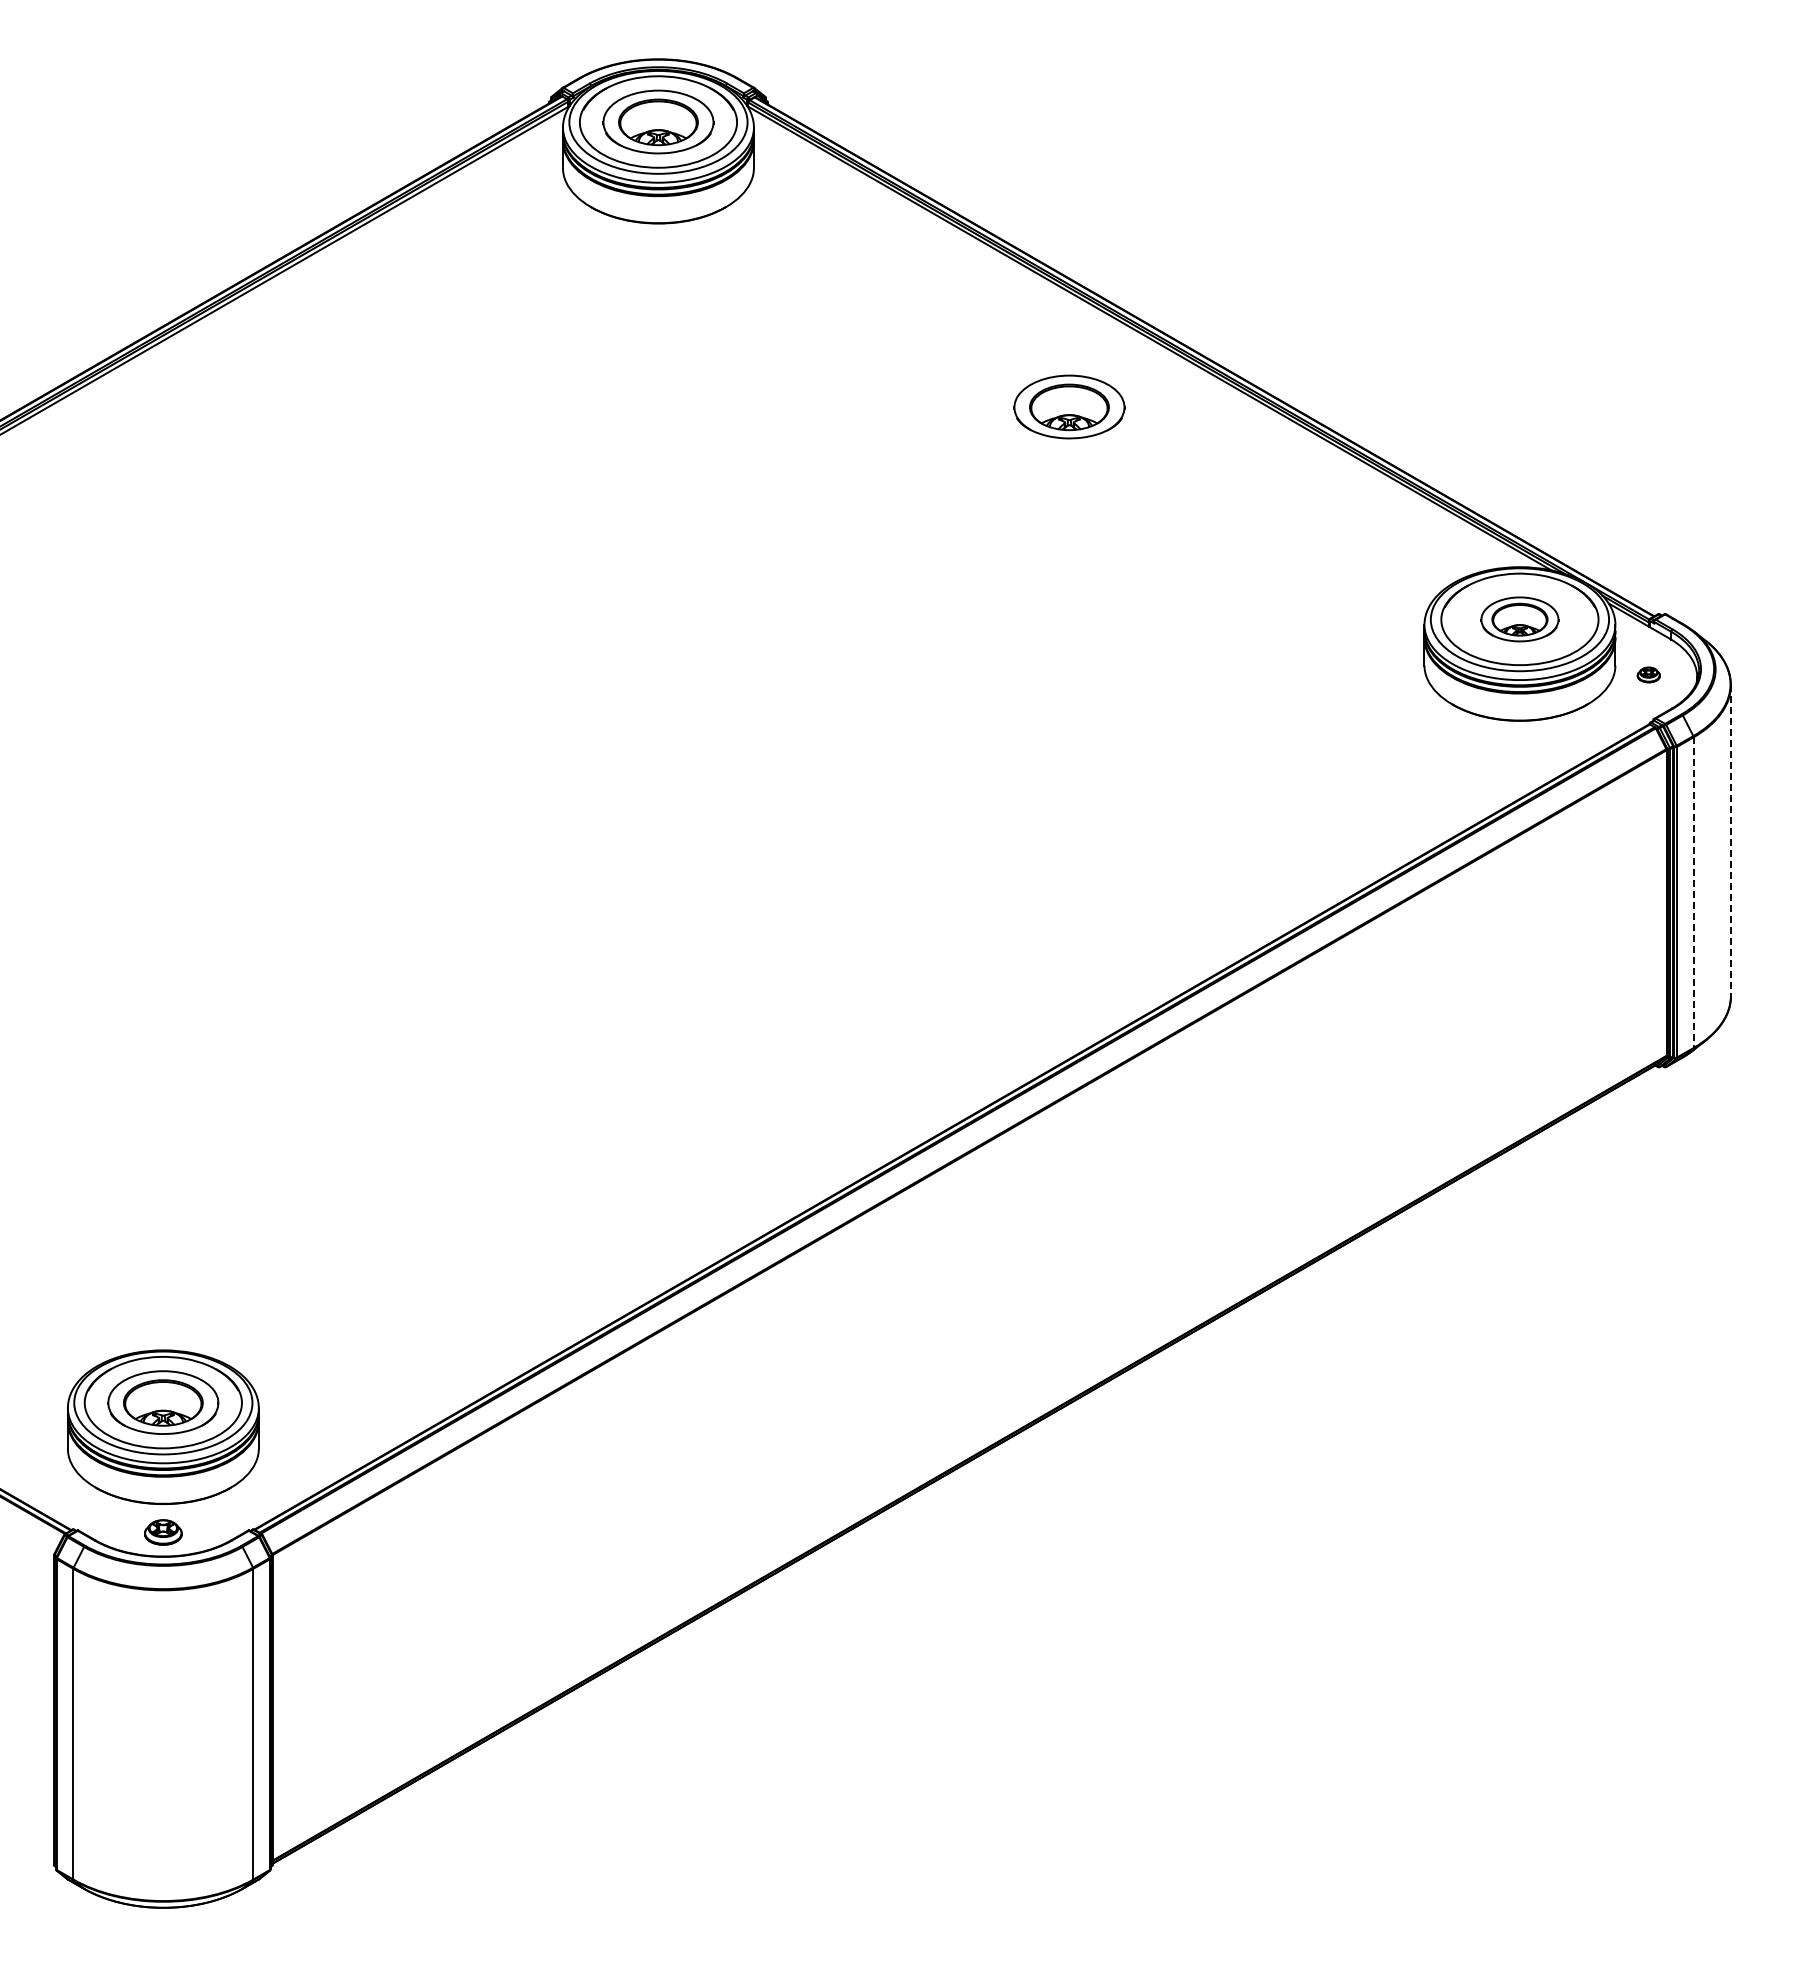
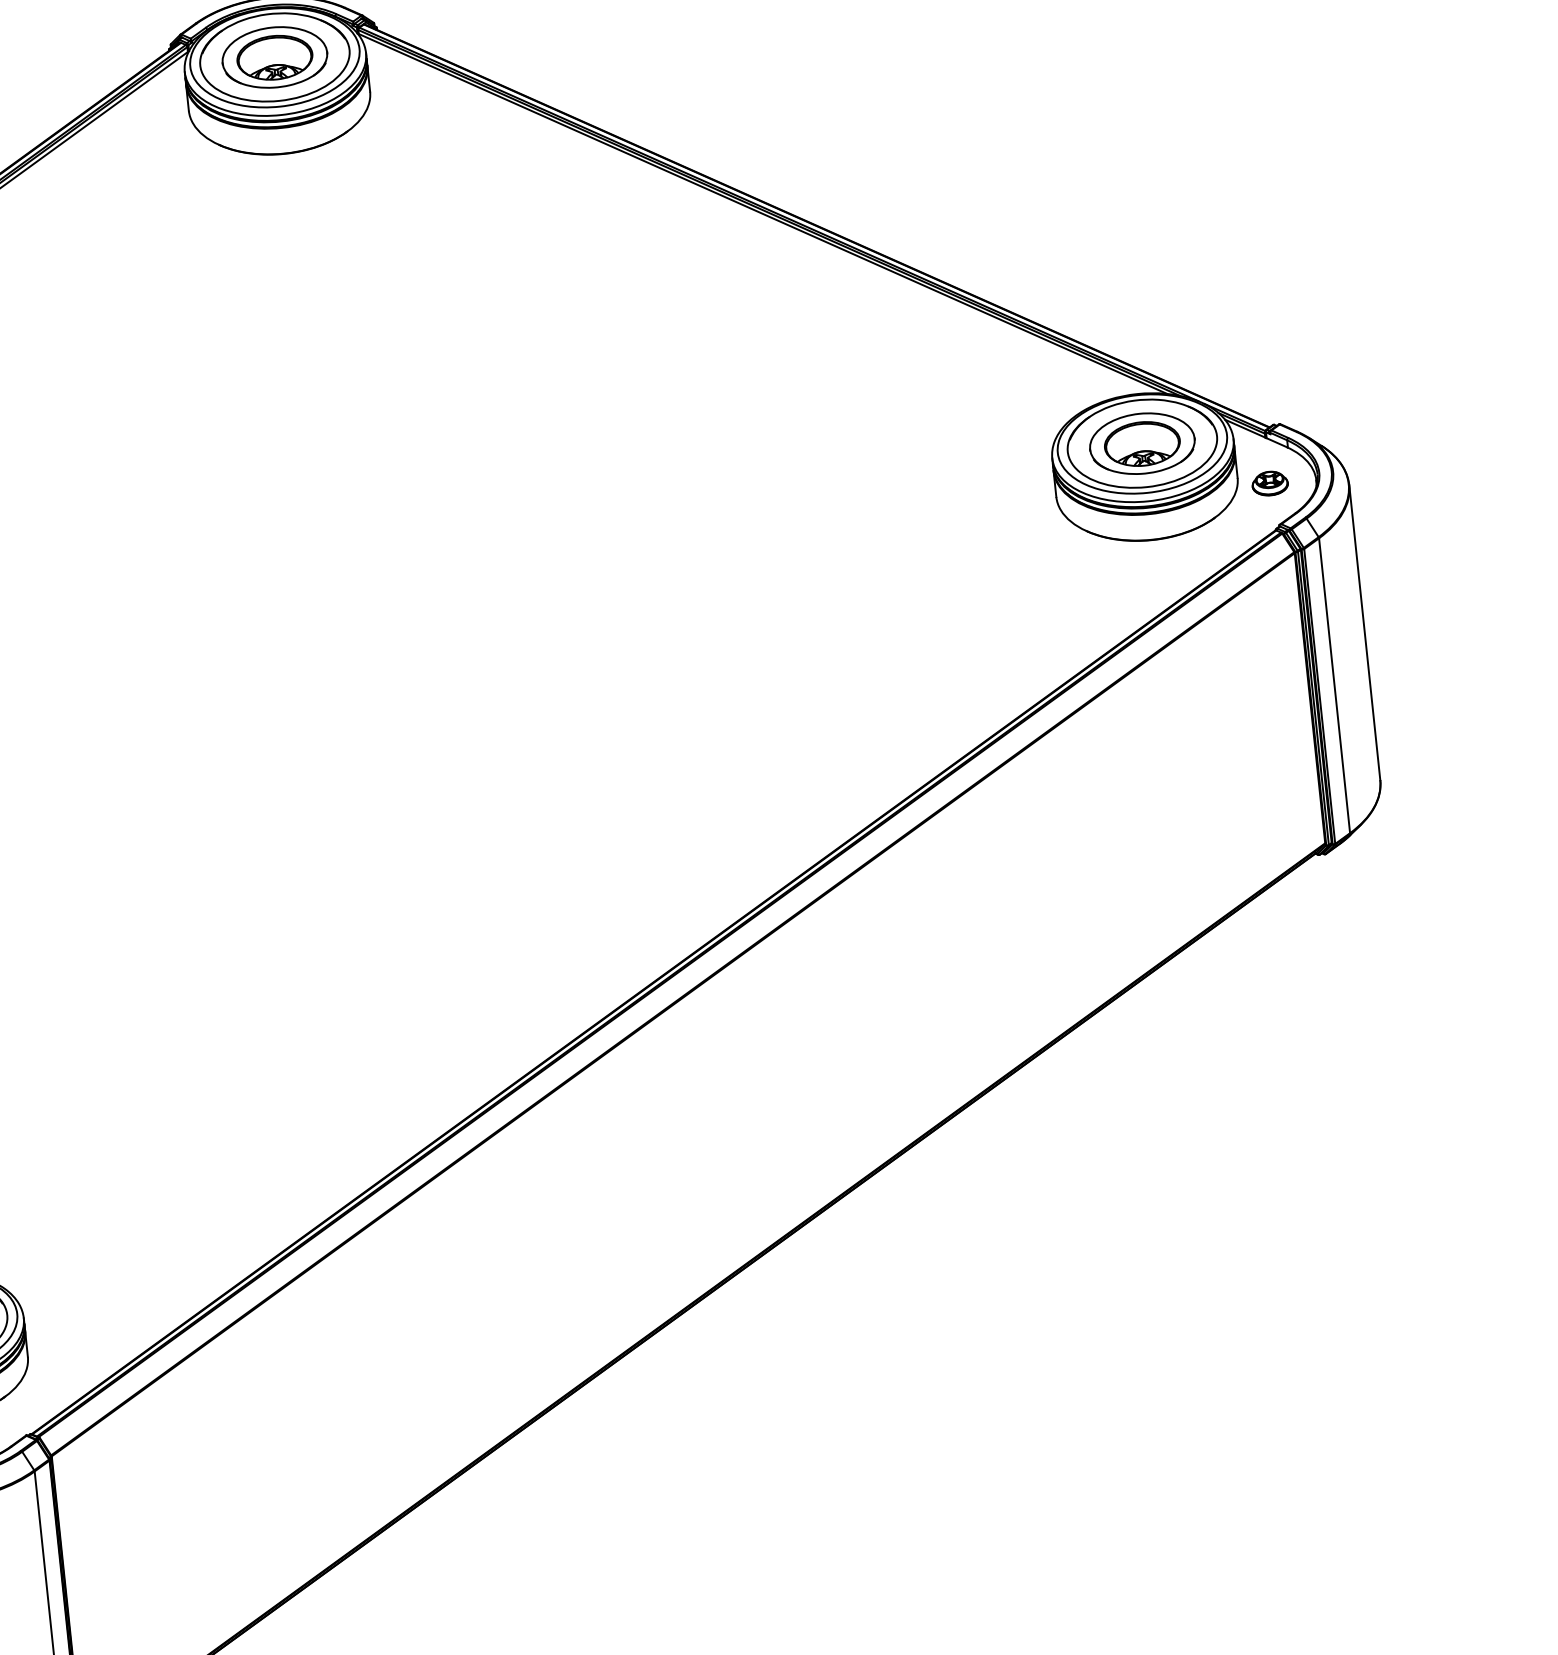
part: (1069, 406) -> (693, 286), removed
part: (1519, 619) -> (1141, 443), size x1.43
part: (1648, 674) -> (1269, 483), size x1.67
line: (1730, 841) -> (1364, 633), dashed -> solid
line: (1693, 893) -> (1334, 686), dashed -> solid

